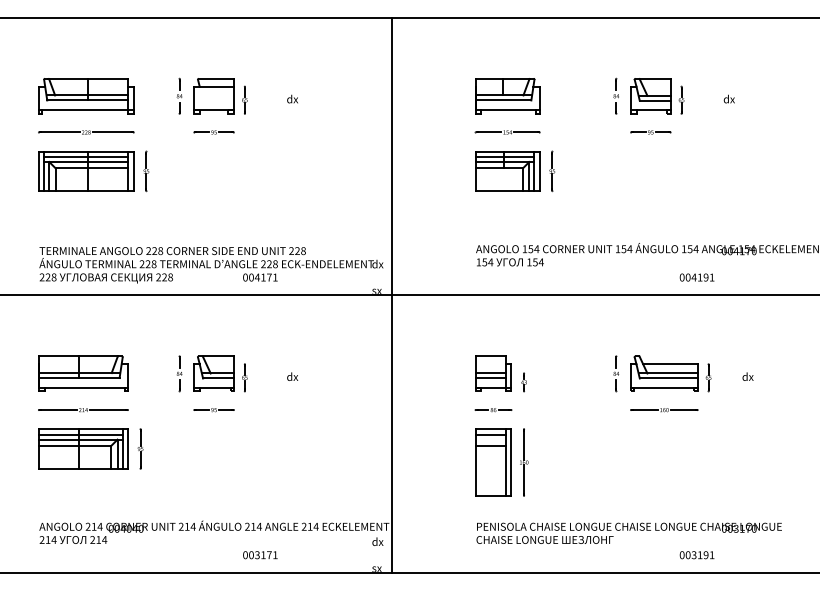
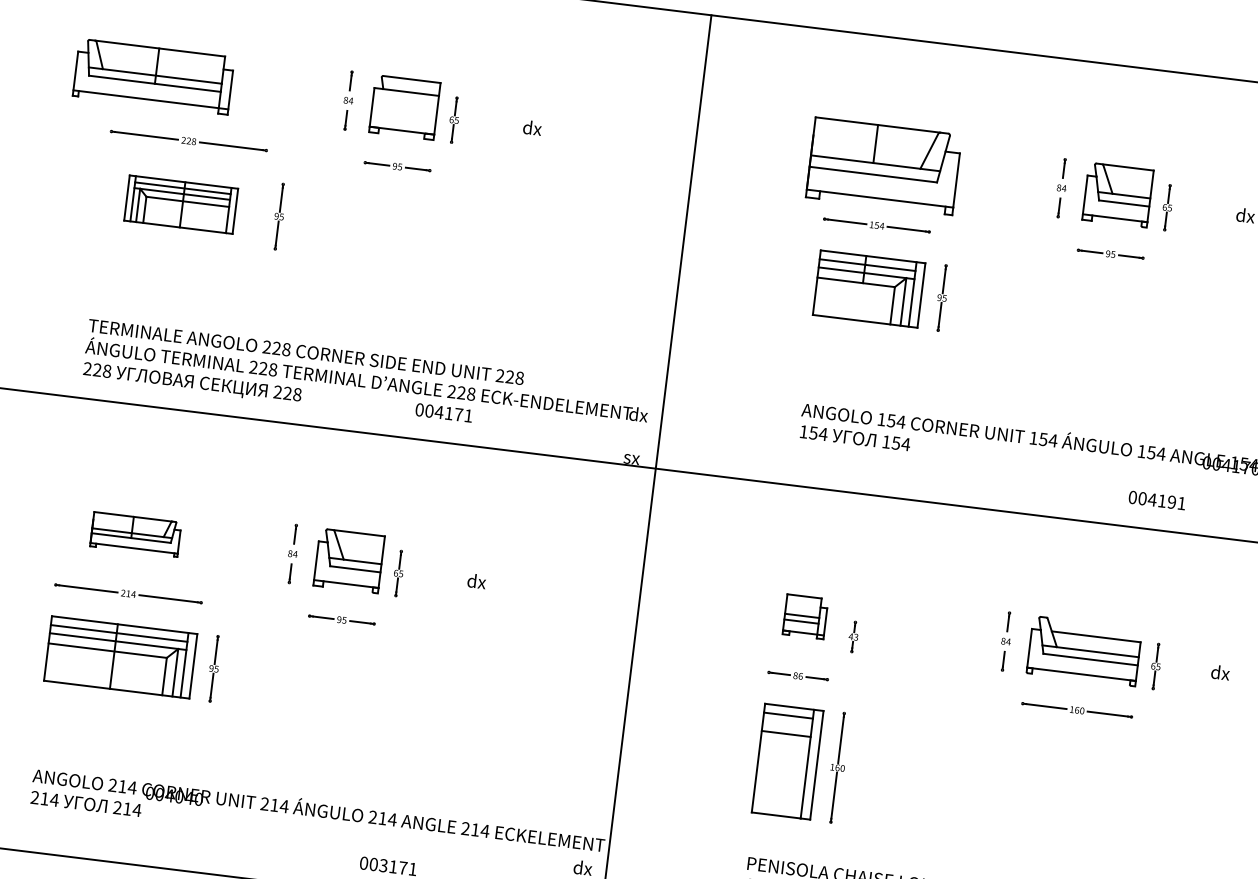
part: (86, 96) -> (153, 77), moved
part: (507, 96) -> (883, 166), size x1.4
part: (86, 171) -> (181, 204), size x0.7
part: (83, 373) -> (135, 534), size x0.6
part: (493, 373) -> (805, 616), size x0.7

